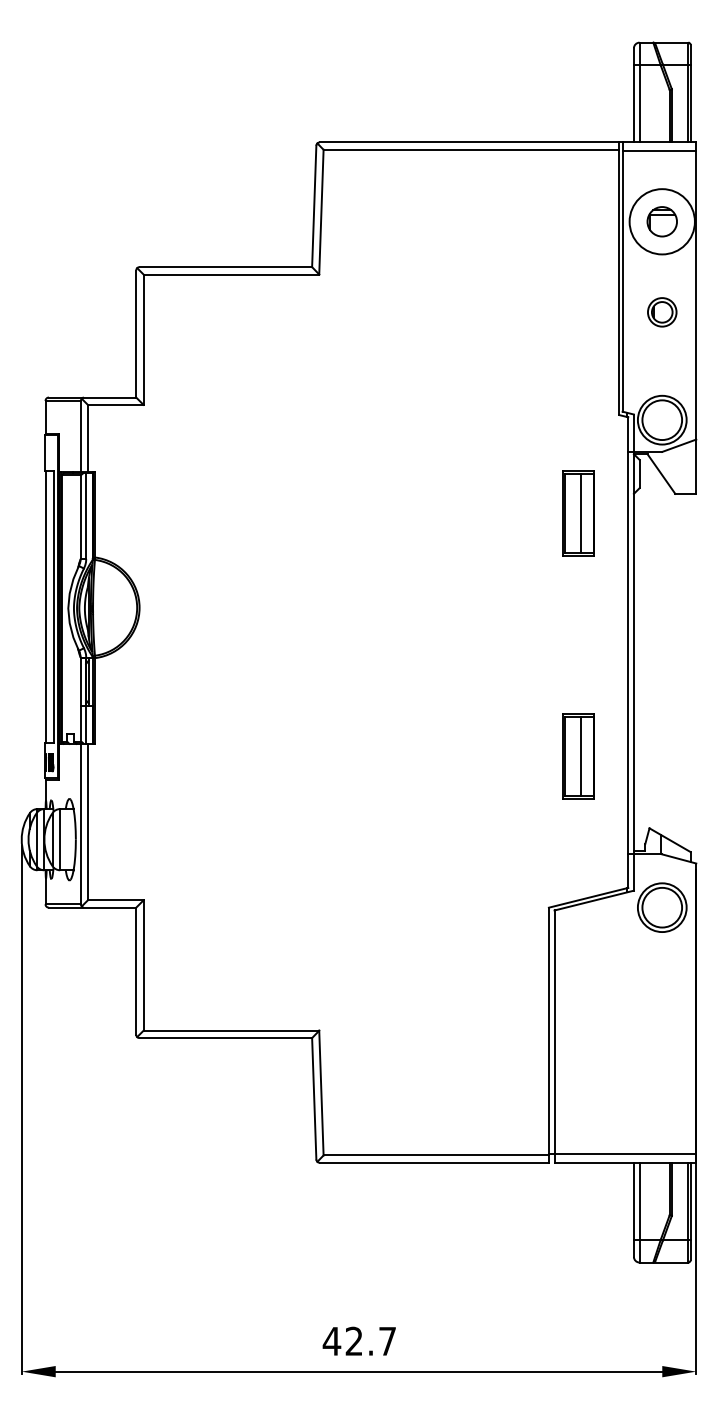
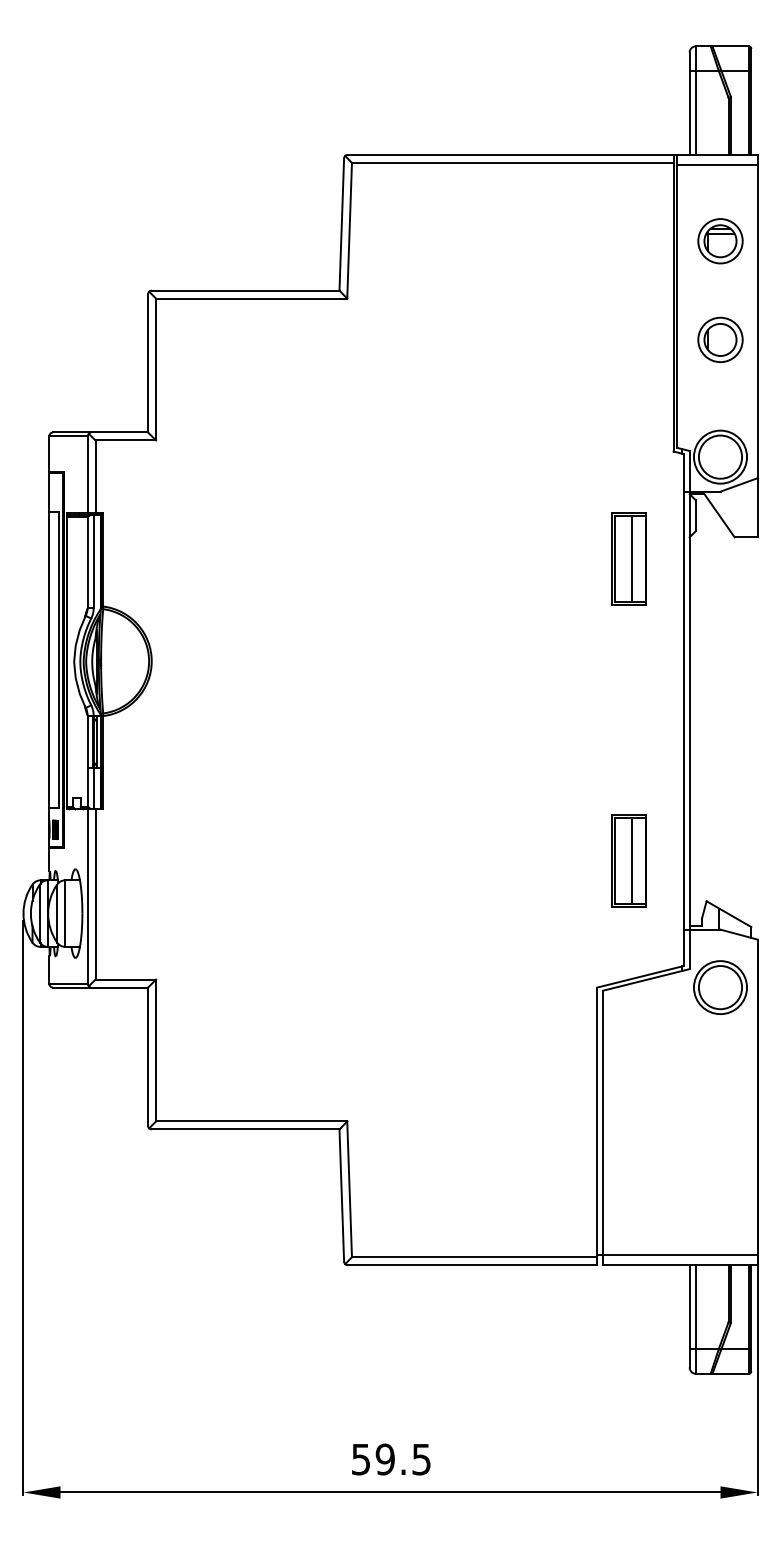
circle: (662, 222) -> (720, 241), size x0.62
part: (662, 312) -> (720, 339), size x1.43
part: (577, 755) -> (628, 860), moved
text: (359, 1341) -> (390, 1459), 42.7 -> 59.5

